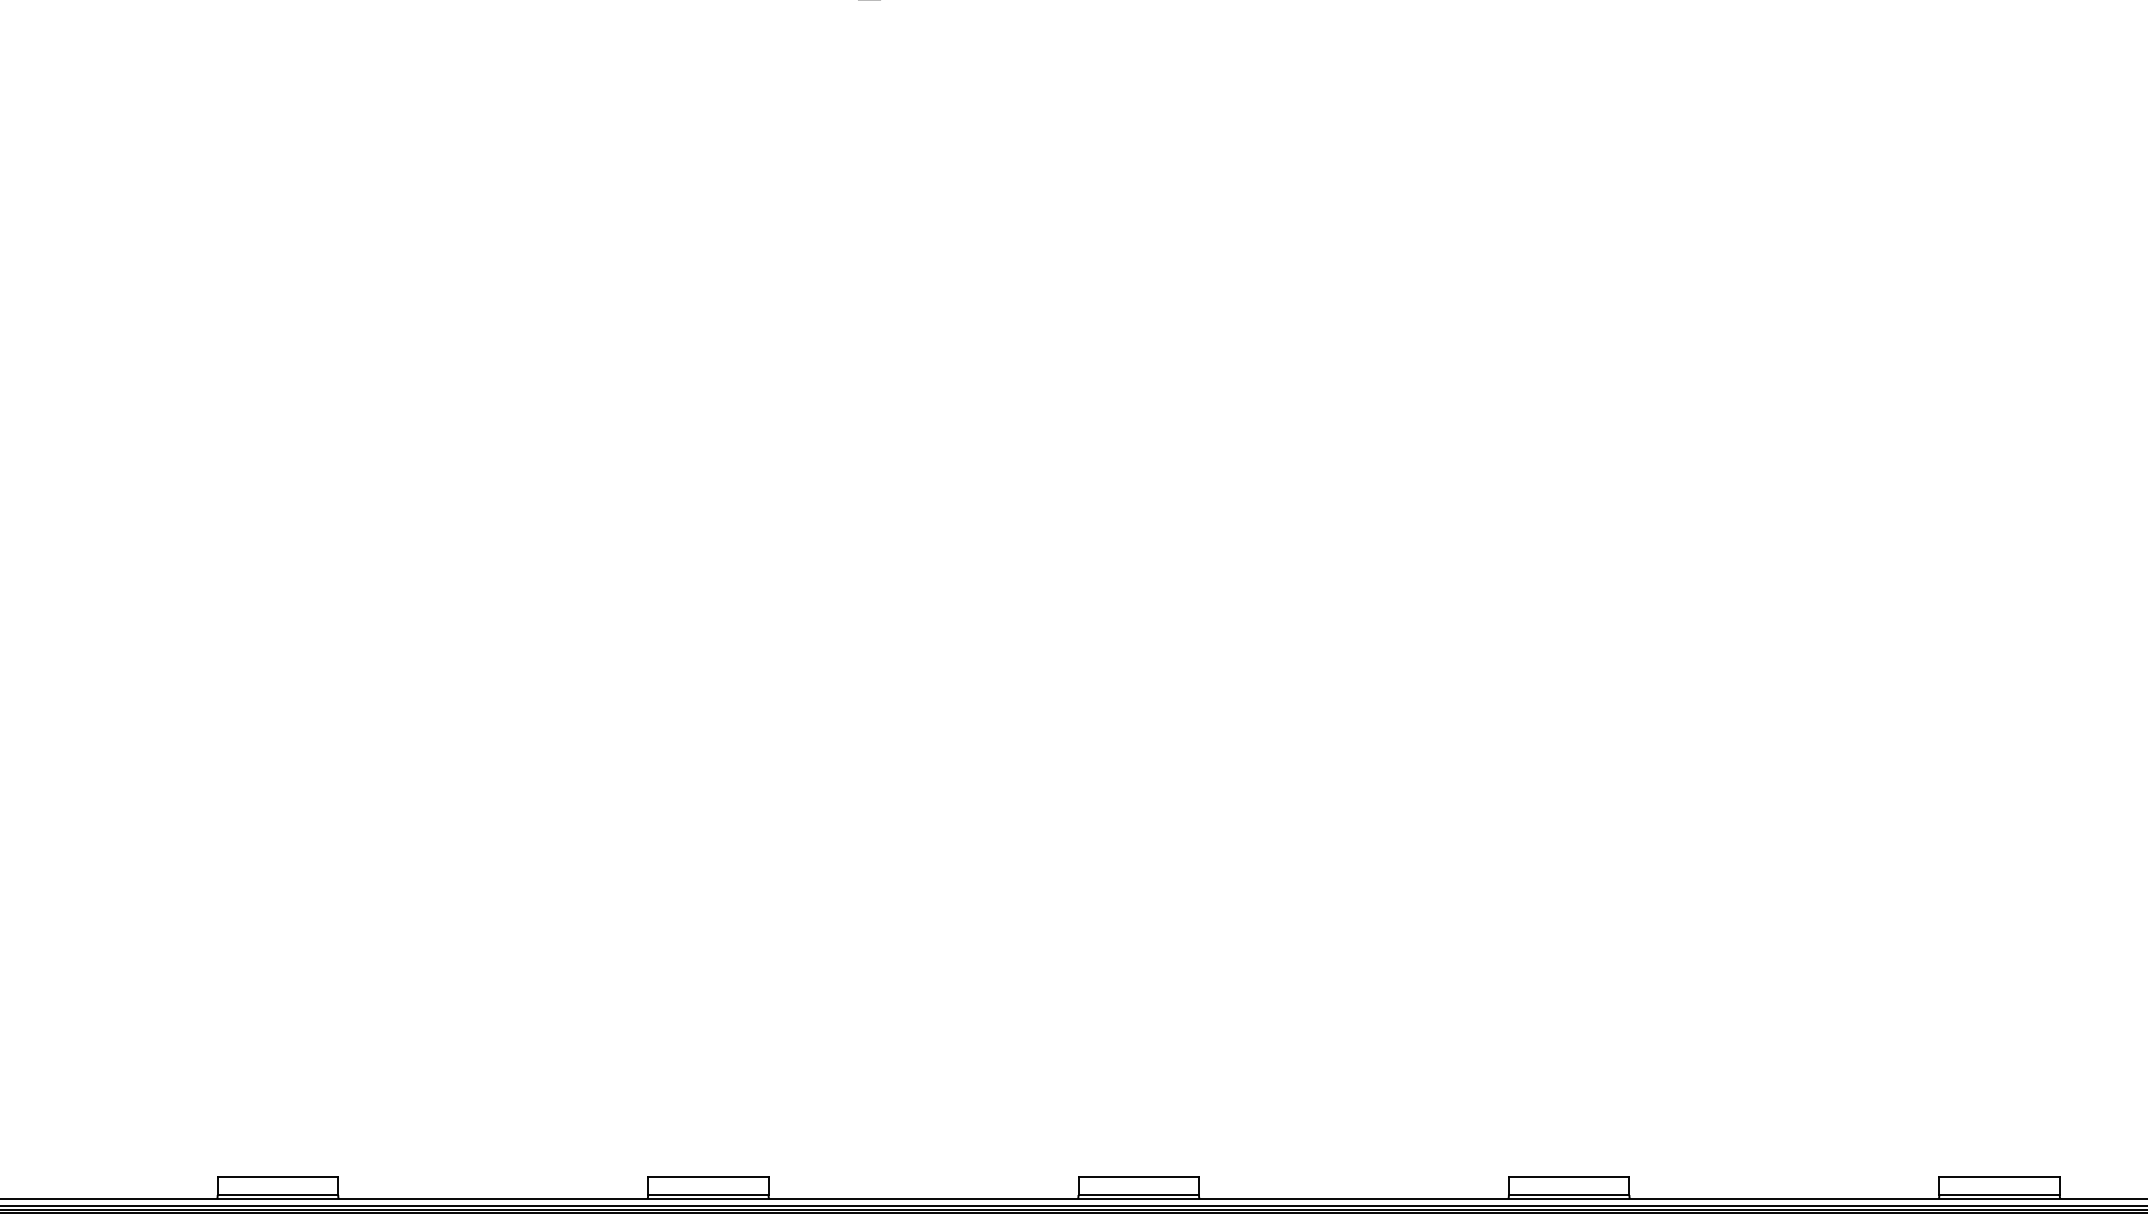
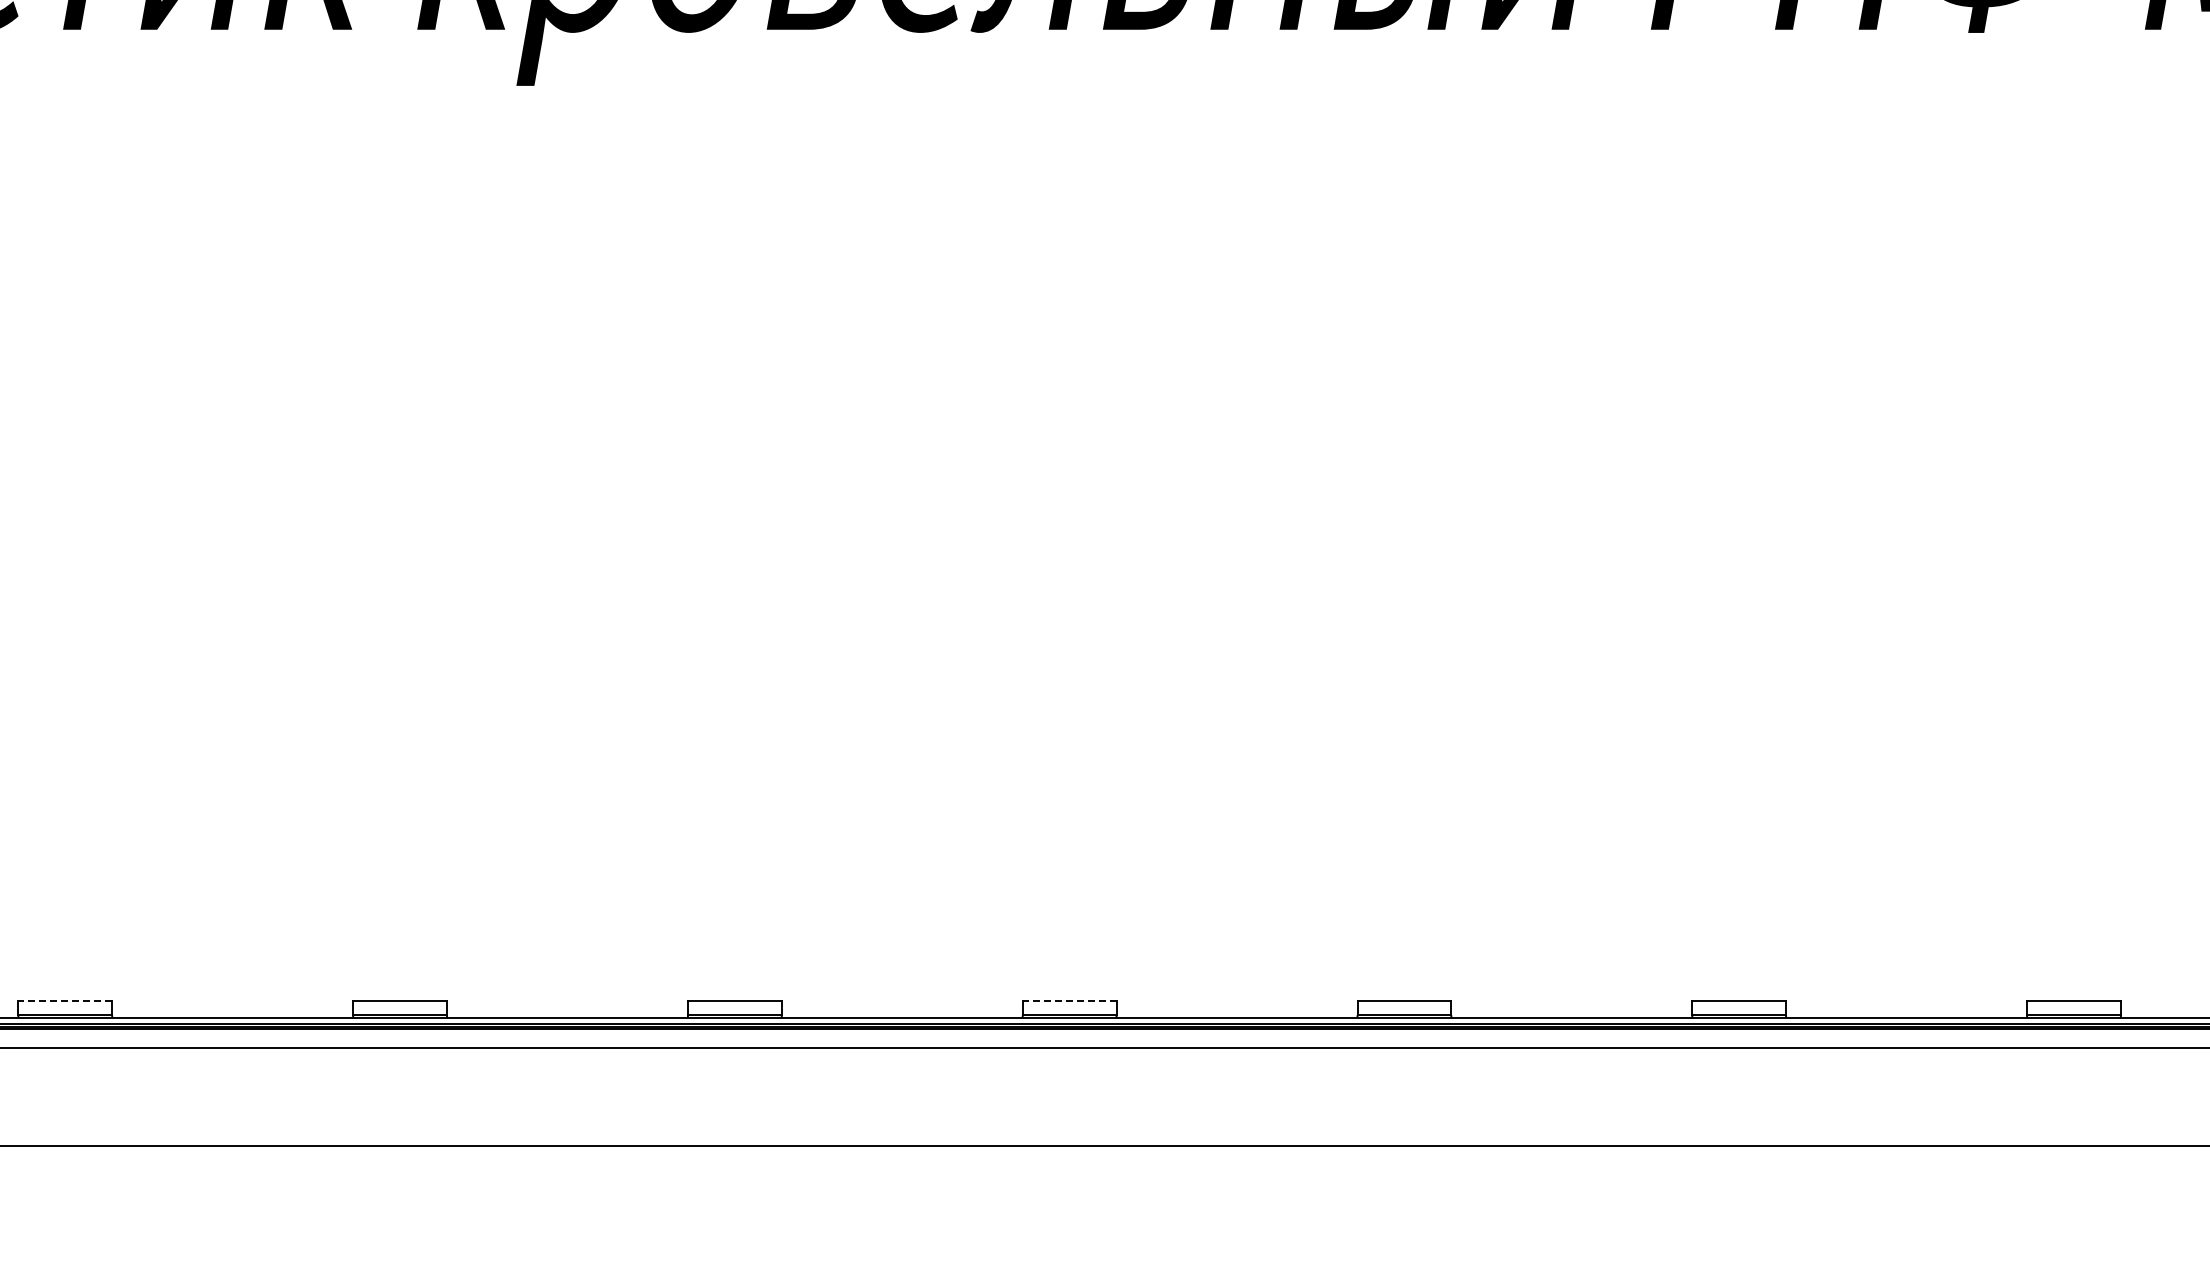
line: (278, 1177) -> (65, 1001), solid -> dashed
line: (1568, 1177) -> (1069, 1001), solid -> dashed

